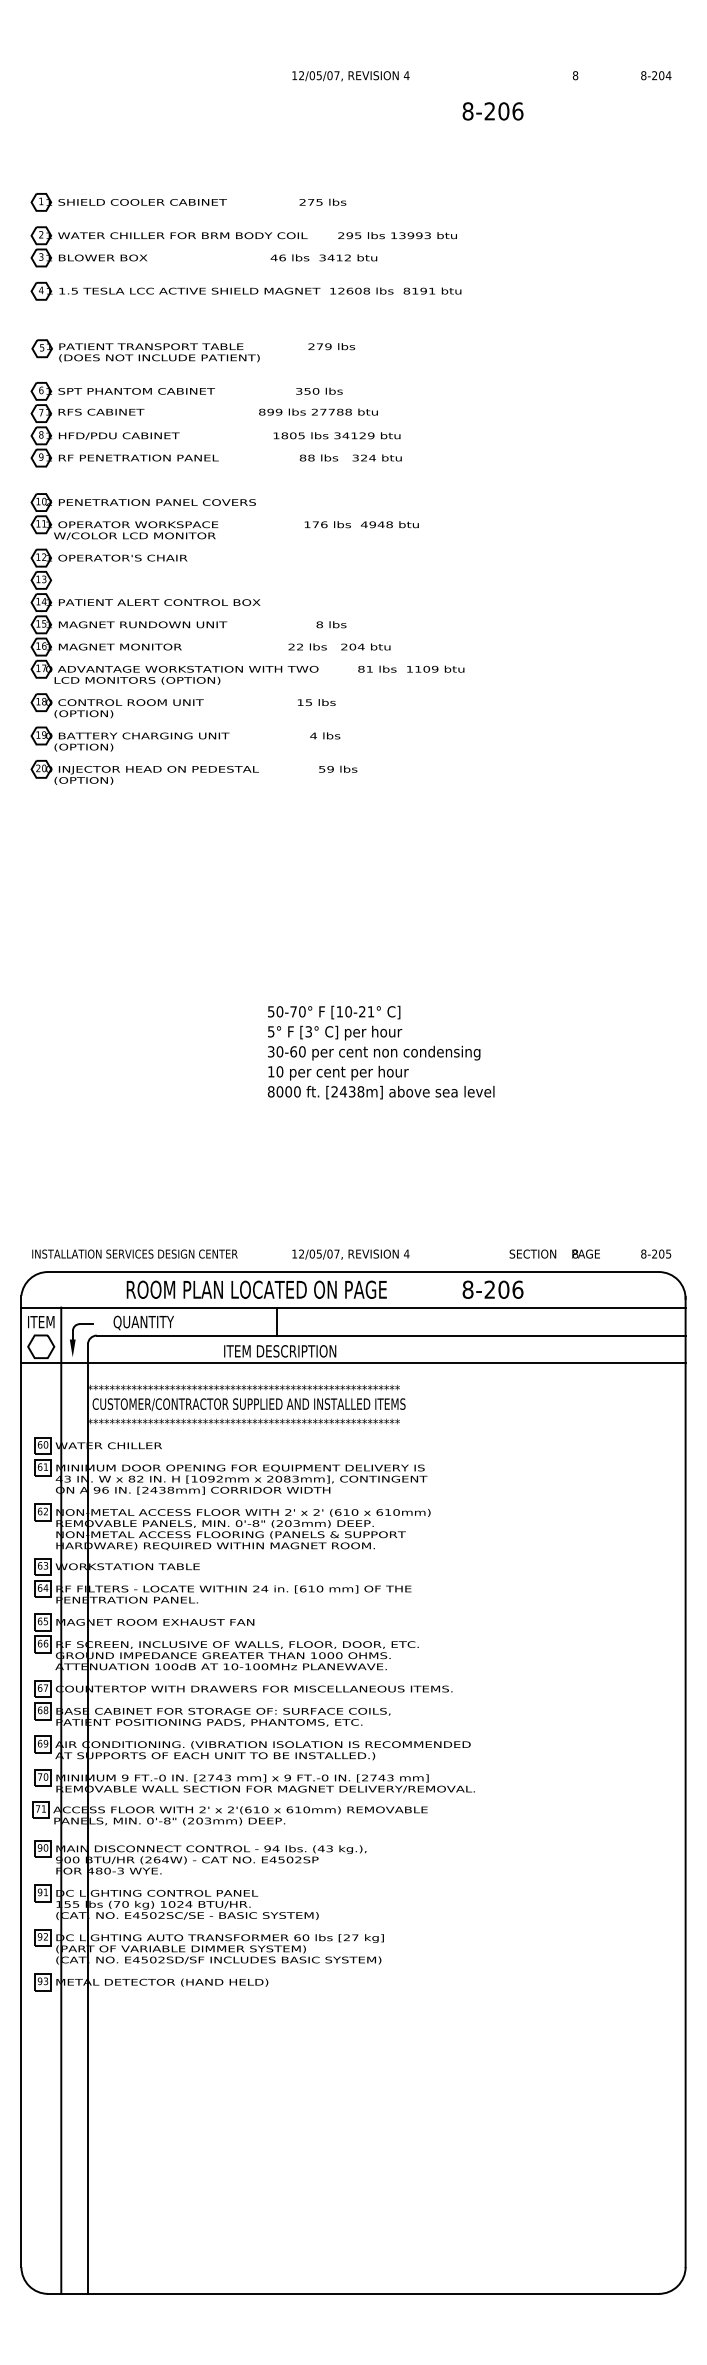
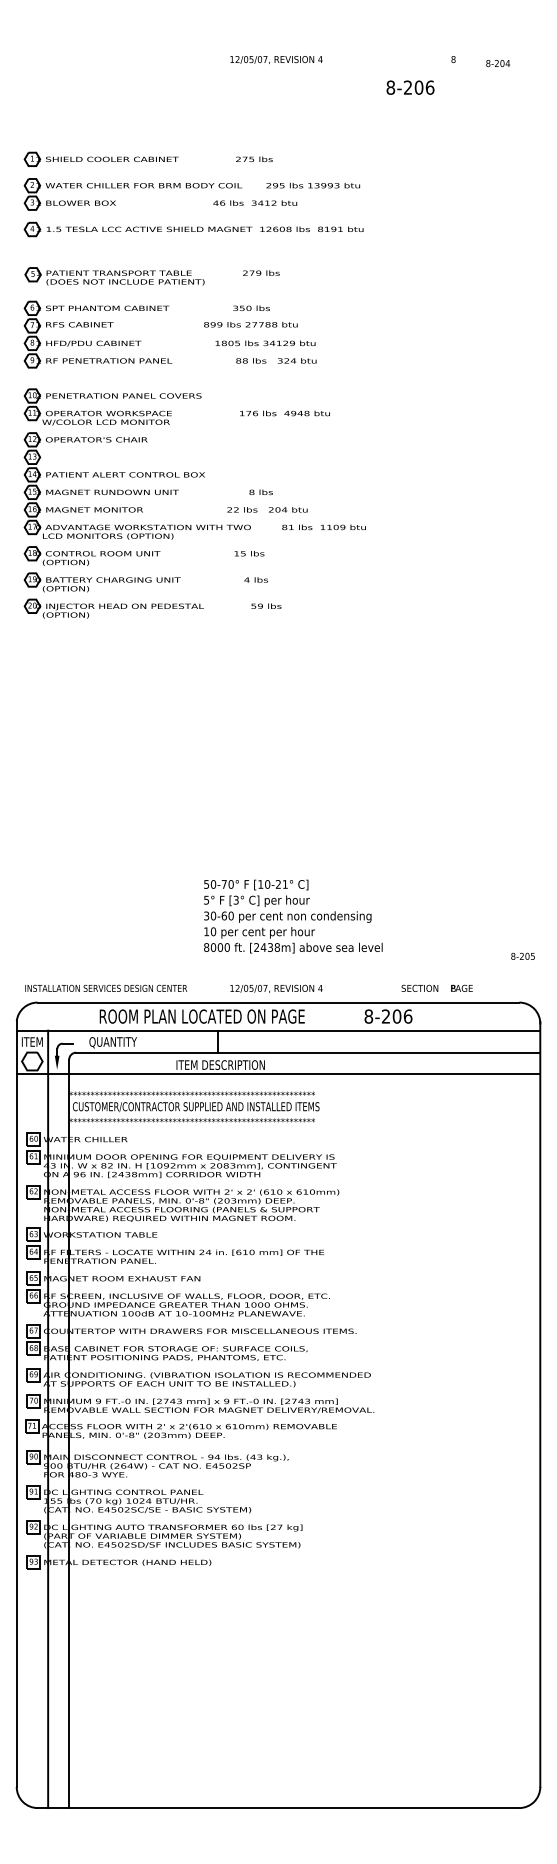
text: (655, 75) -> (497, 63), moved
text: (493, 111) -> (410, 87), moved
text: (381, 1052) -> (293, 916), moved
text: (655, 1252) -> (522, 955), moved

